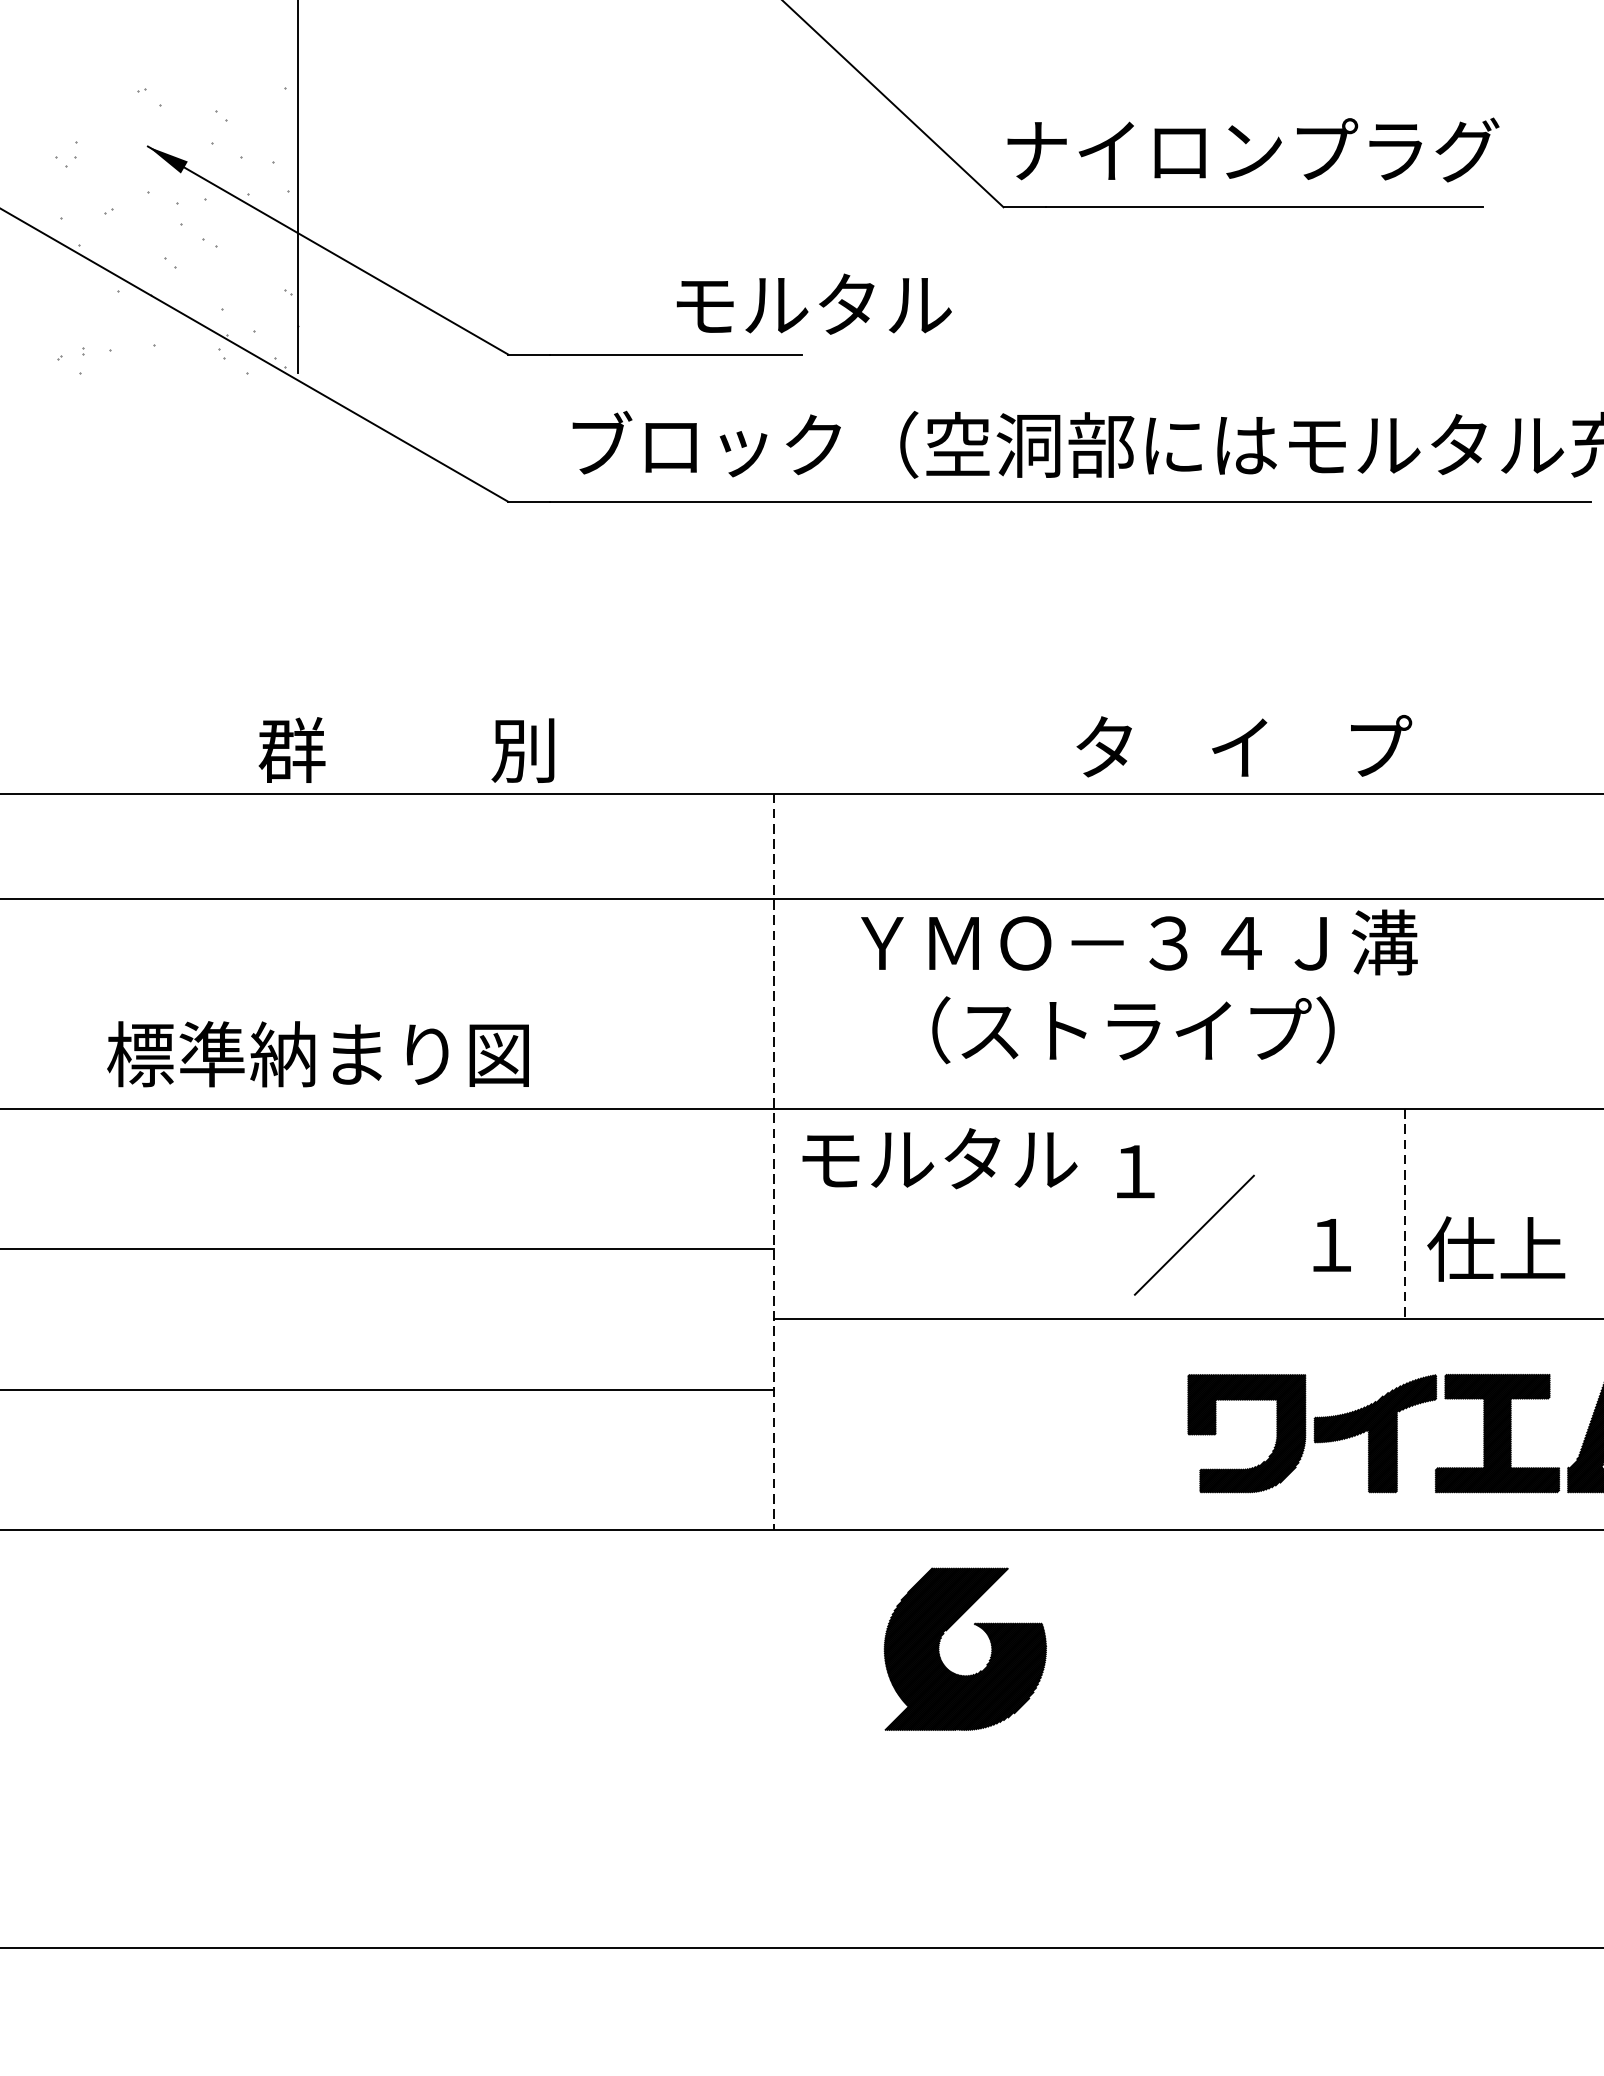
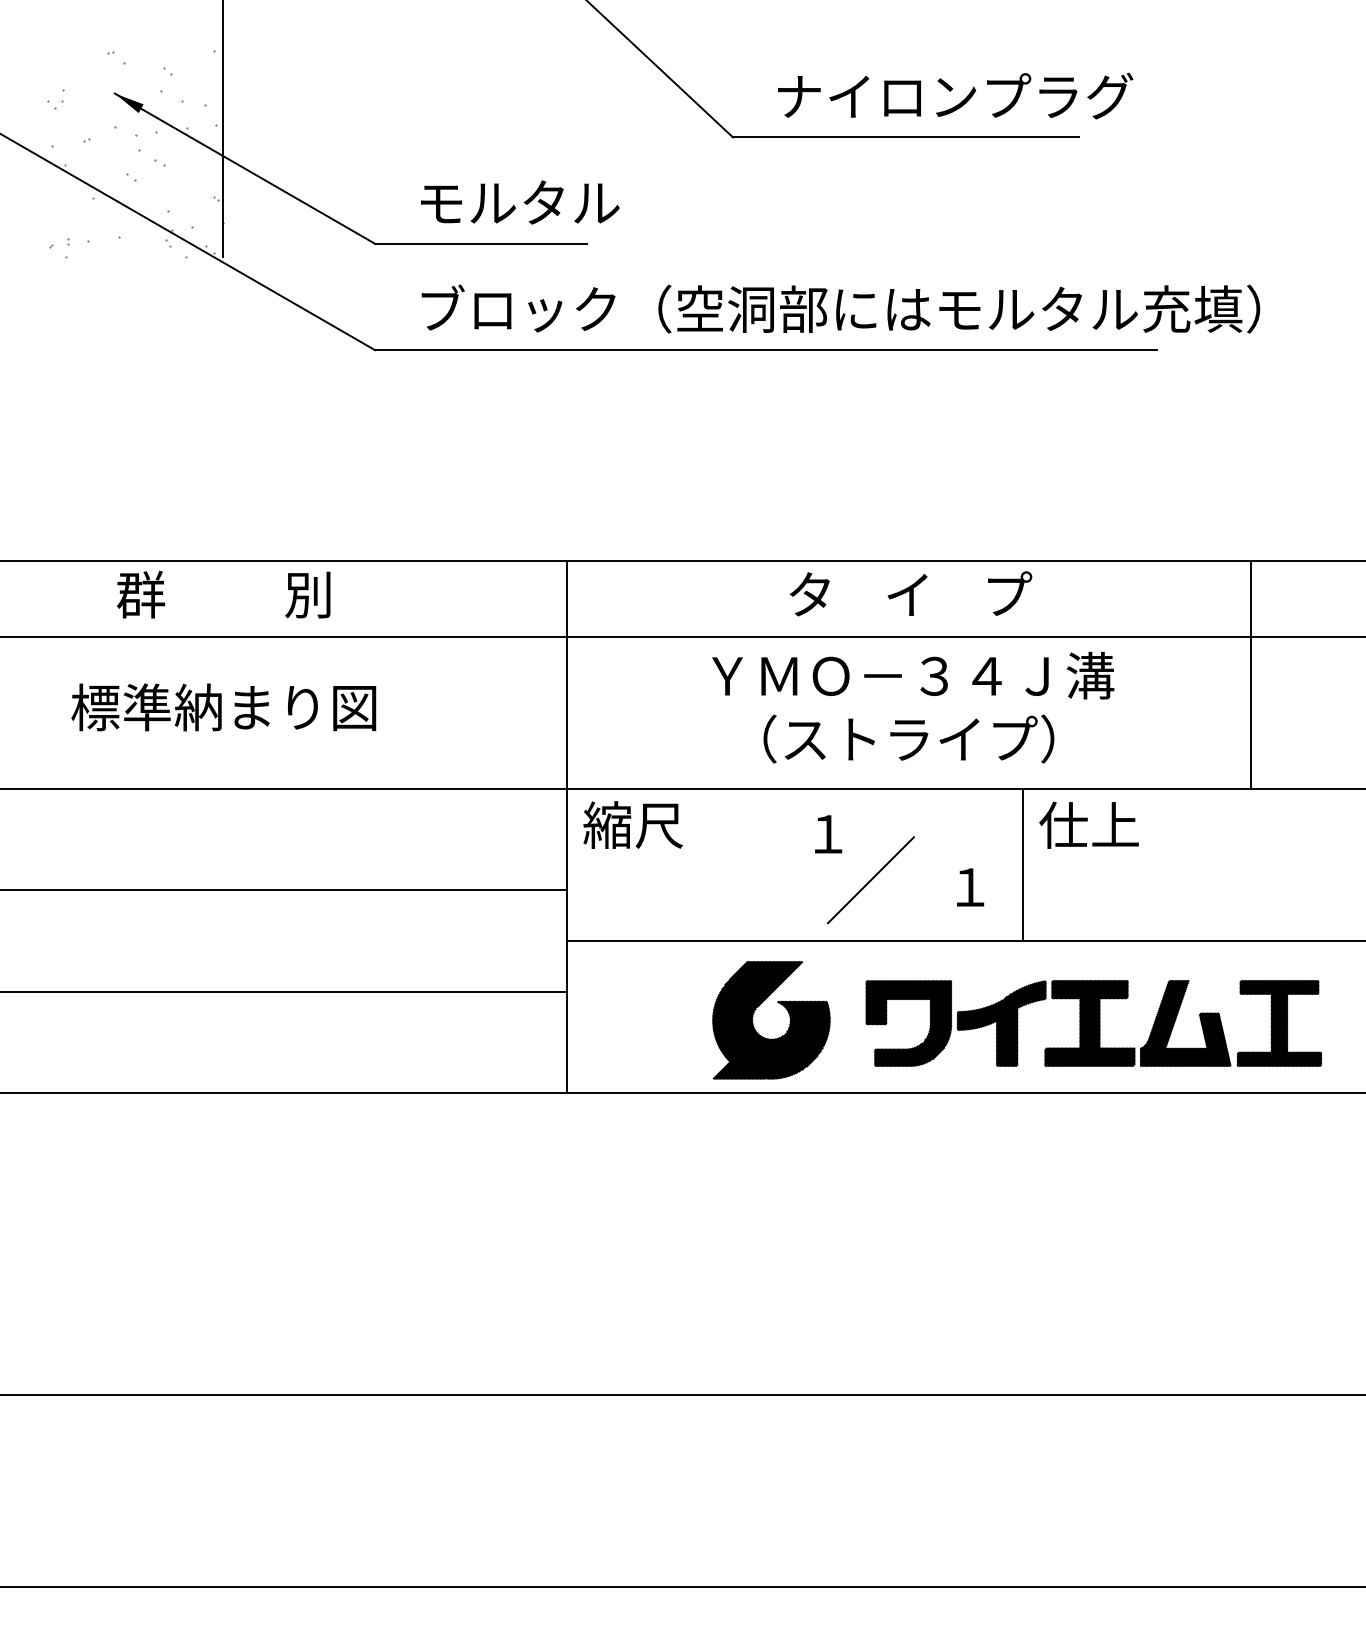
text: (1253, 149) -> (955, 95), moved
text: (814, 304) -> (520, 202), moved
text: (1243, 745) -> (910, 593), moved
text: (406, 749) -> (223, 594), moved
text: (1139, 986) -> (913, 707), moved
text: (317, 1054) -> (223, 707), moved
text: (936, 1158) -> (684, 824), モルタル -> 縮尺
line: (774, 1162) -> (567, 827), dashed -> solid
line: (1404, 1214) -> (1022, 865), dashed -> solid
text: (1495, 1248) -> (1088, 824), moved
part: (965, 1674) -> (771, 1038), moved

